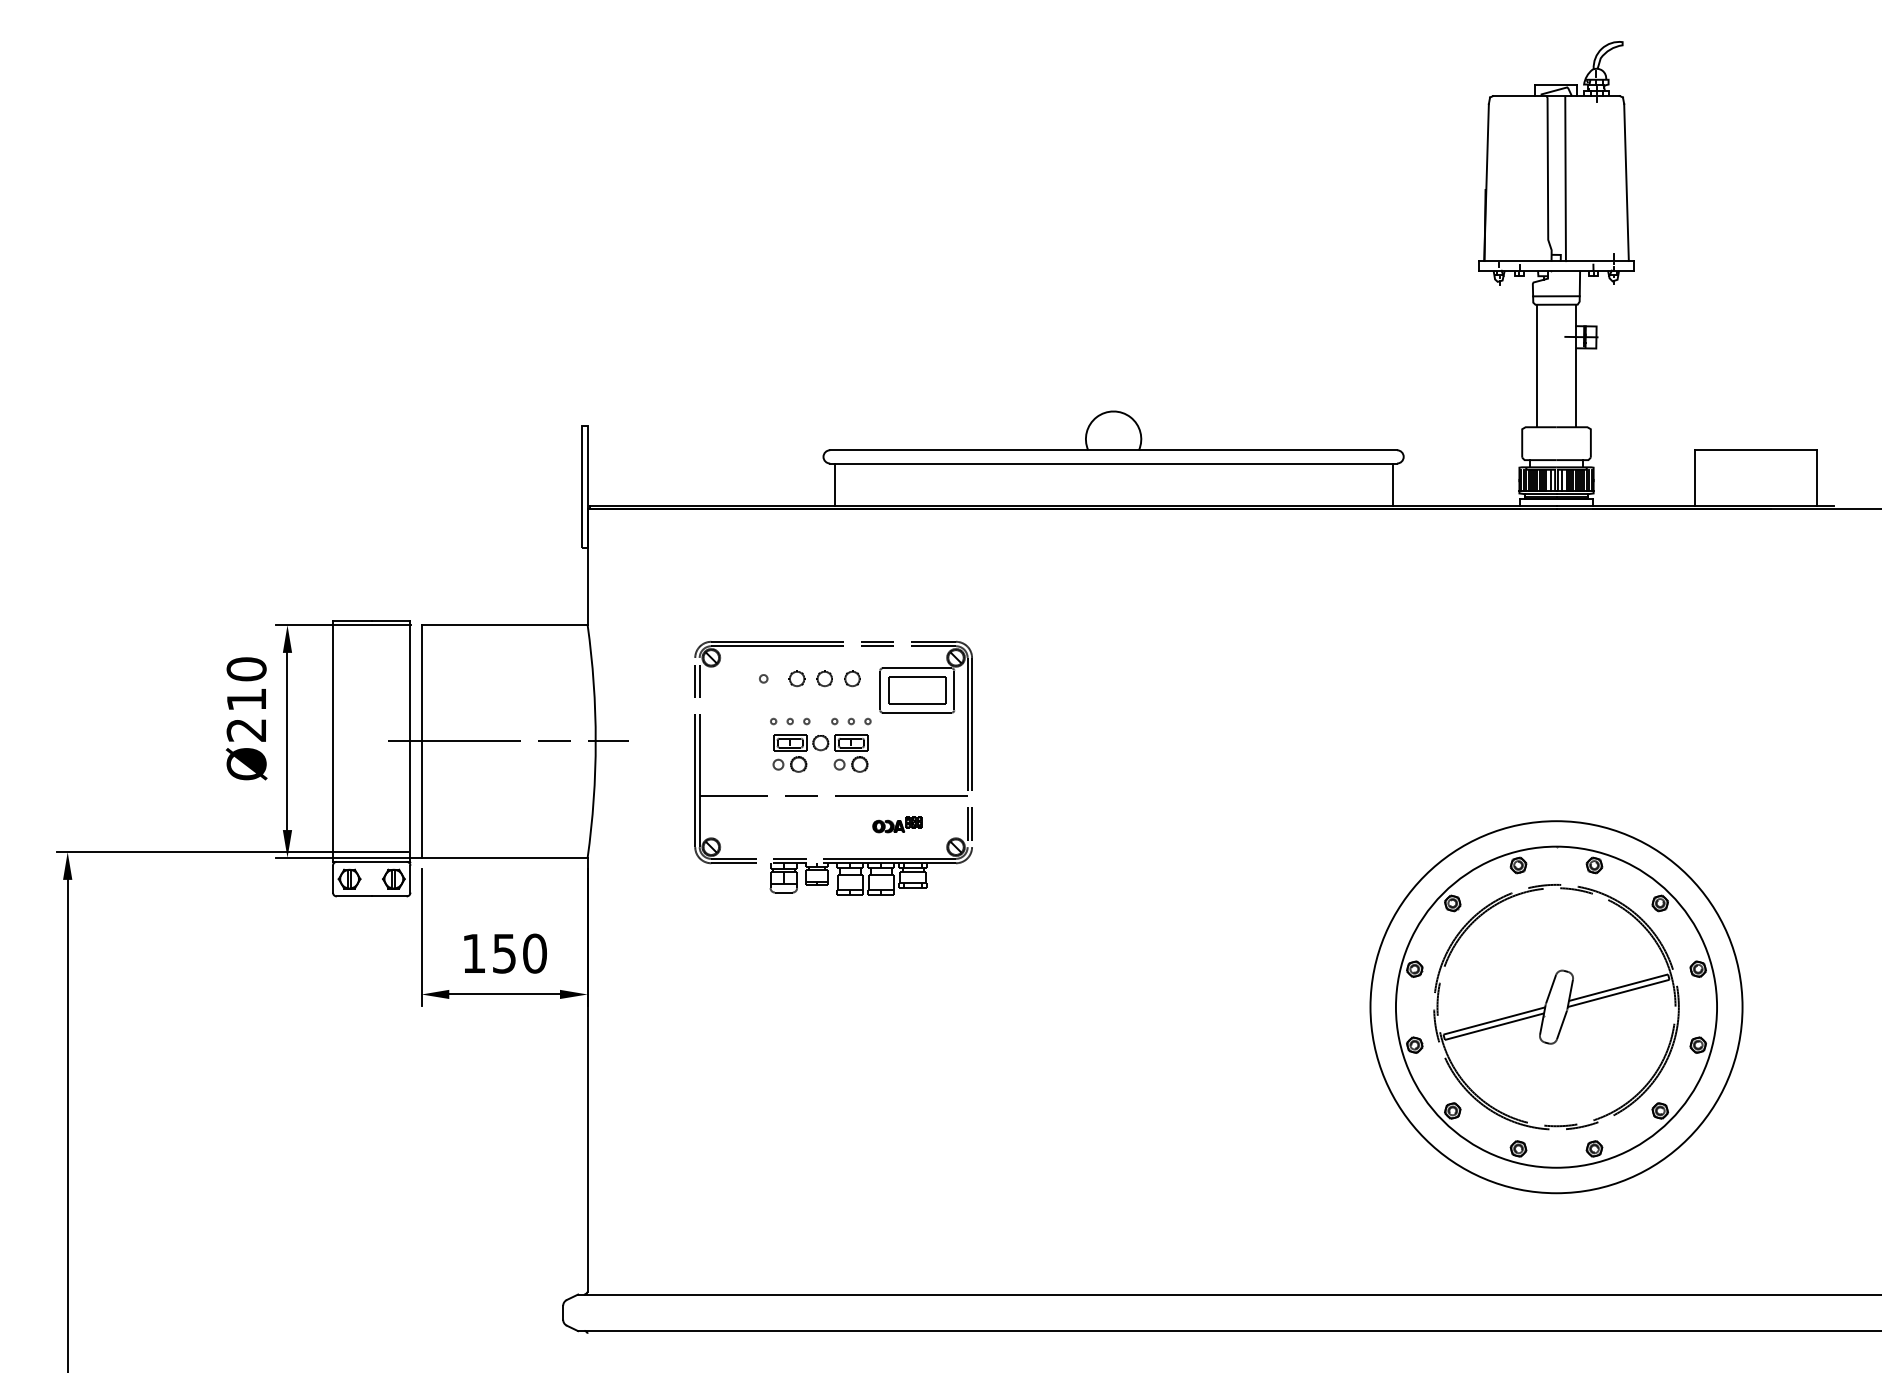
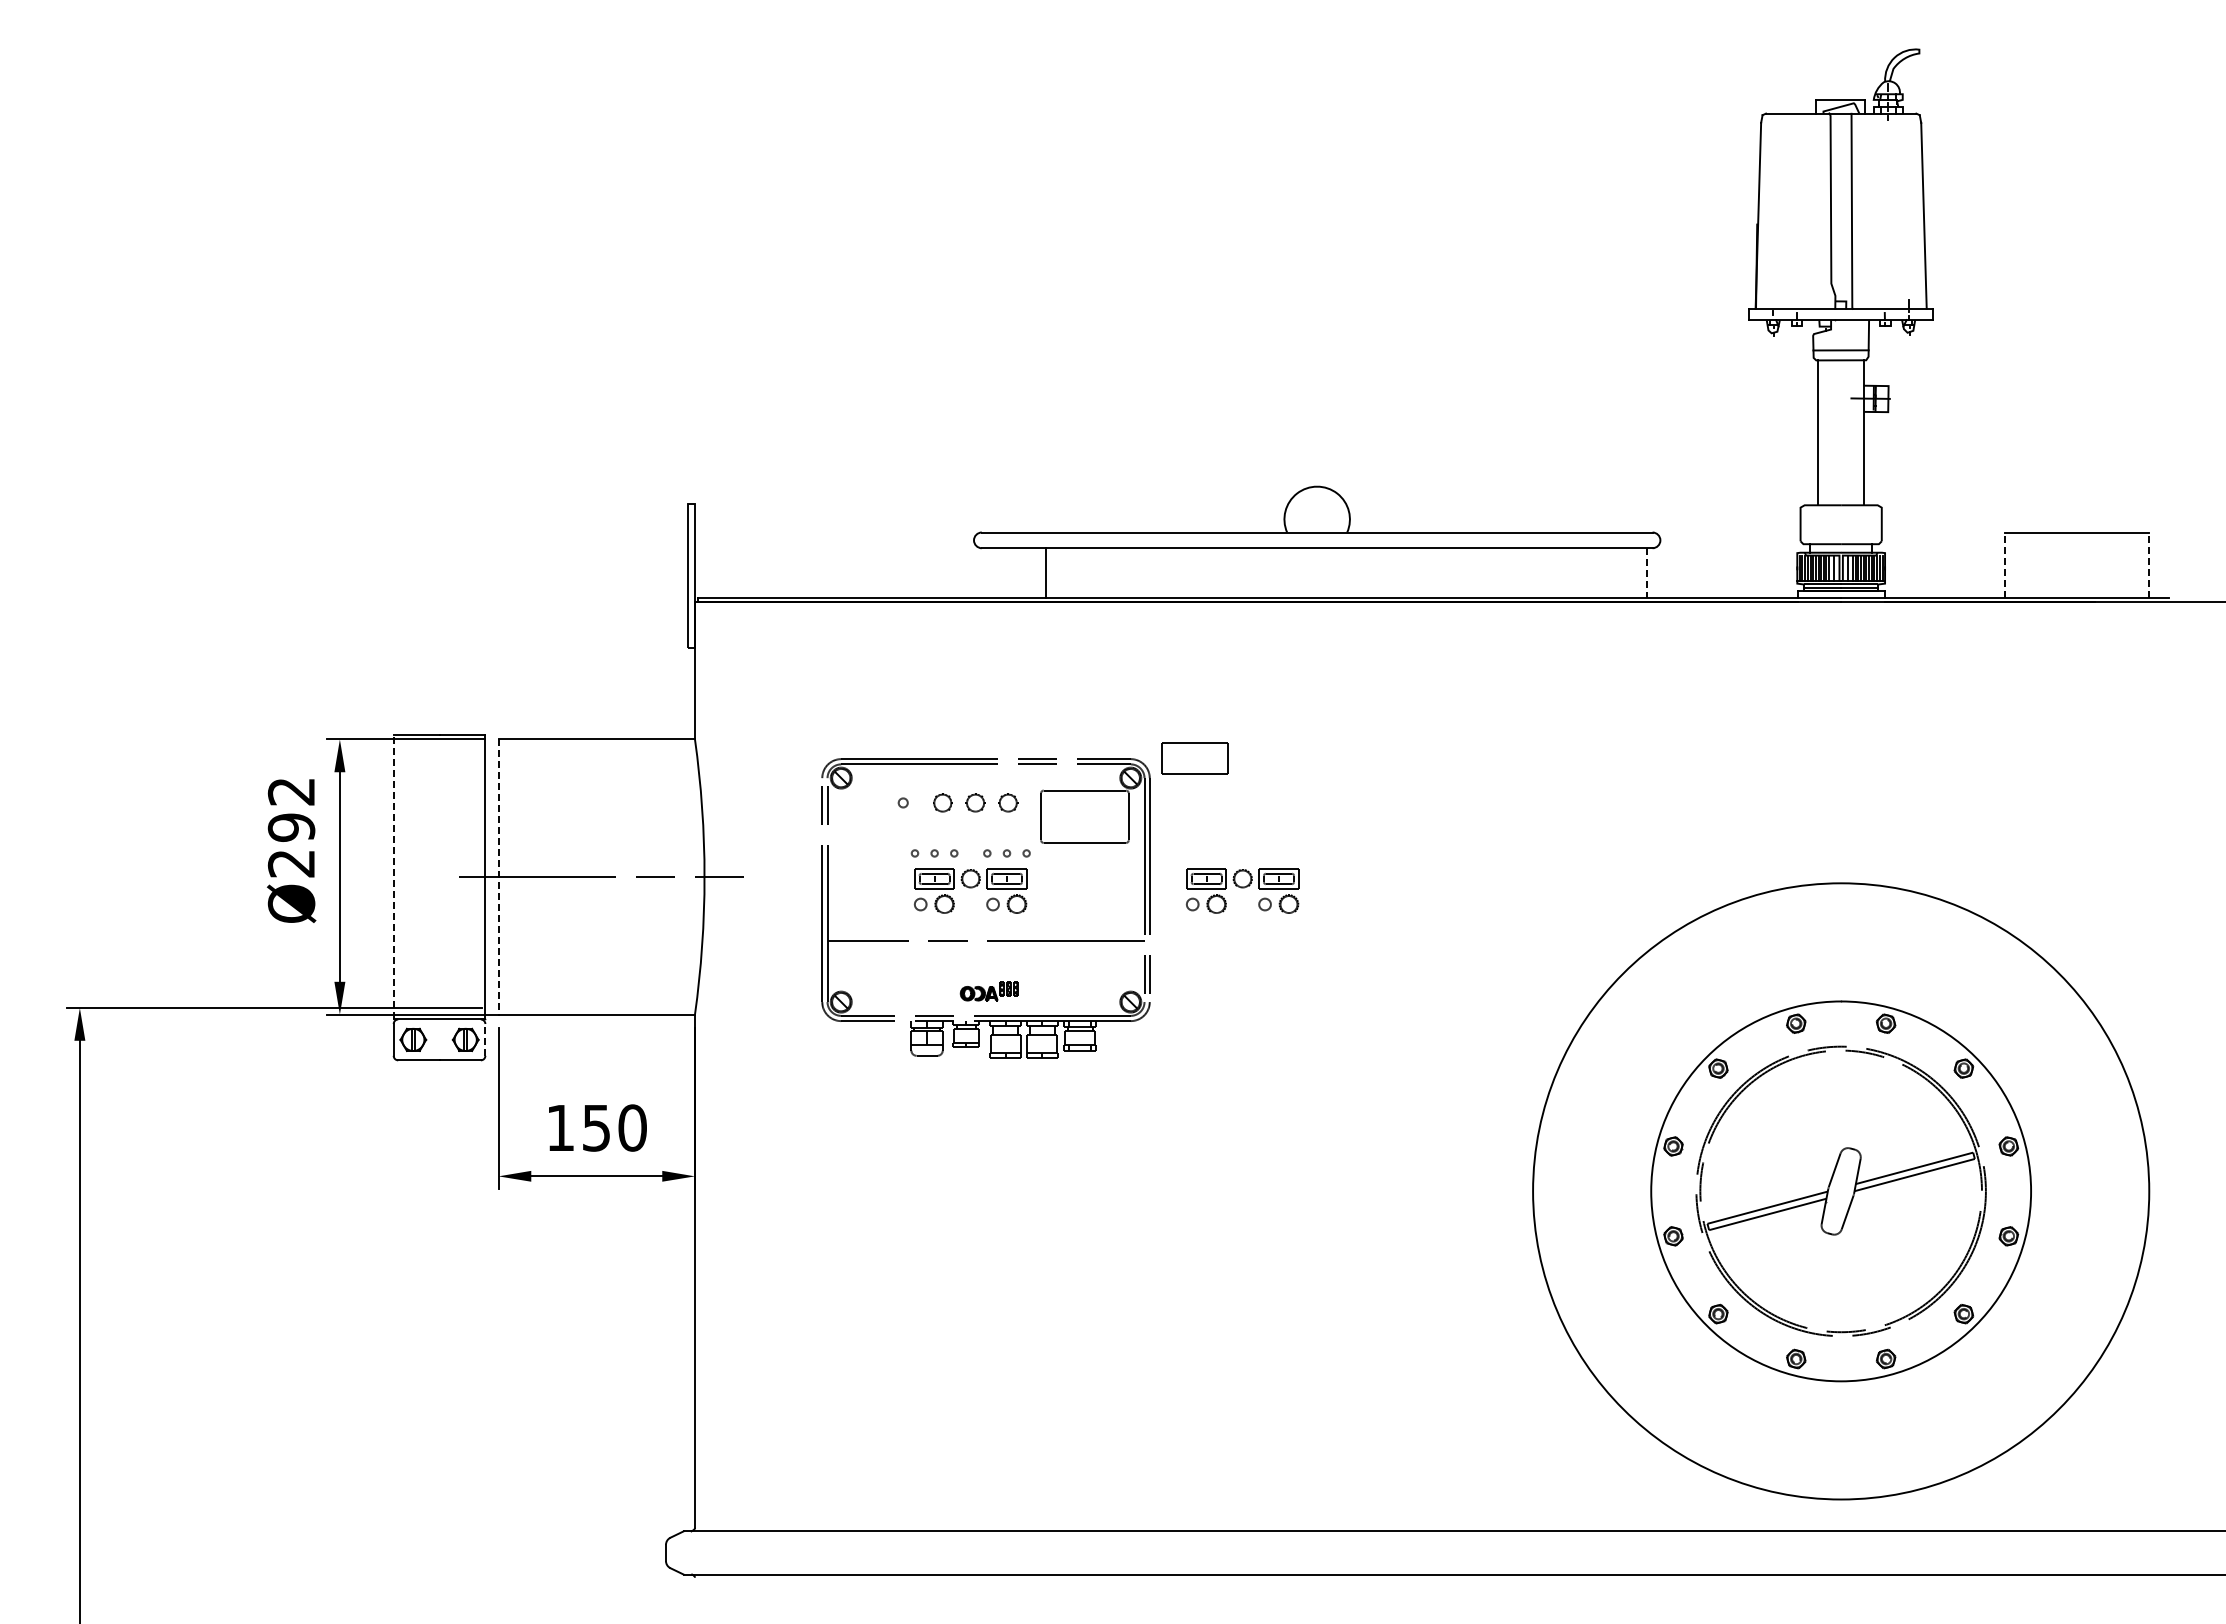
line: (1695, 478) -> (2005, 565), solid -> dashed
line: (1817, 478) -> (2149, 565), solid -> dashed
line: (834, 484) -> (1046, 573), moved
line: (1392, 484) -> (1647, 573), solid -> dashed
text: (246, 684) -> (291, 809), Ø210 -> Ø292
part: (916, 690) -> (1194, 758), moved
line: (332, 741) -> (393, 876), solid -> dashed
line: (421, 741) -> (498, 877), solid -> dashed
part: (1050, 752) -> (1242, 890), added
part: (896, 824) -> (988, 991), moved
line: (410, 878) -> (485, 1039), solid -> dashed
circle: (1556, 1007) -> (1841, 1191), size x1.4

